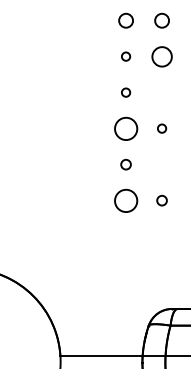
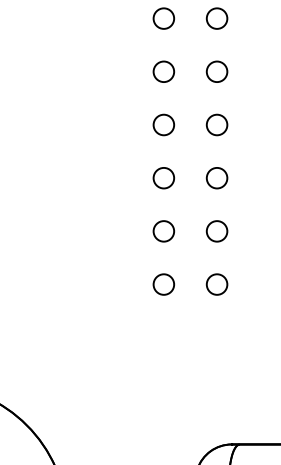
circle: (125, 56) -> (163, 71), size x1.67
circle: (161, 56) -> (216, 71), size x0.71
circle: (125, 92) -> (163, 124), size x1.67
circle: (161, 92) -> (216, 124), added
circle: (125, 128) -> (163, 177), size x0.62
circle: (161, 128) -> (216, 177), size x1.67
circle: (125, 164) -> (163, 230), size x1.43
circle: (161, 164) -> (216, 230), added
circle: (125, 200) -> (163, 284), size x0.62
circle: (161, 200) -> (216, 284), size x1.43

